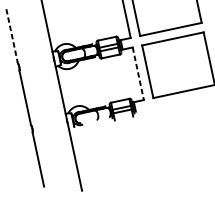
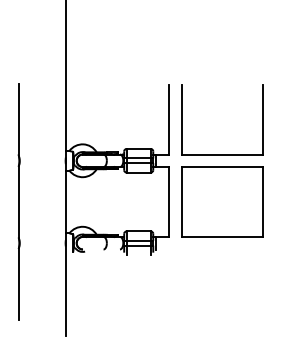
line: (11, 36) -> (18, 120), dashed -> solid
line: (138, 74) -> (168, 202), dashed -> solid

